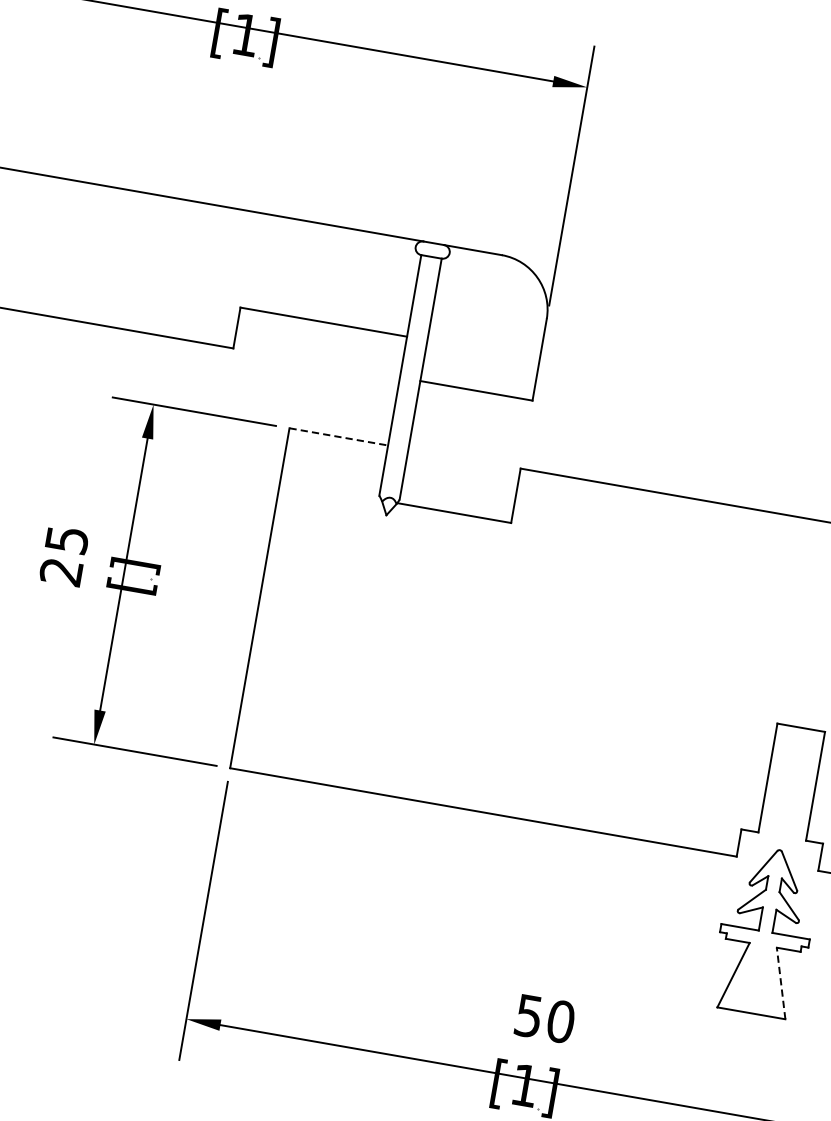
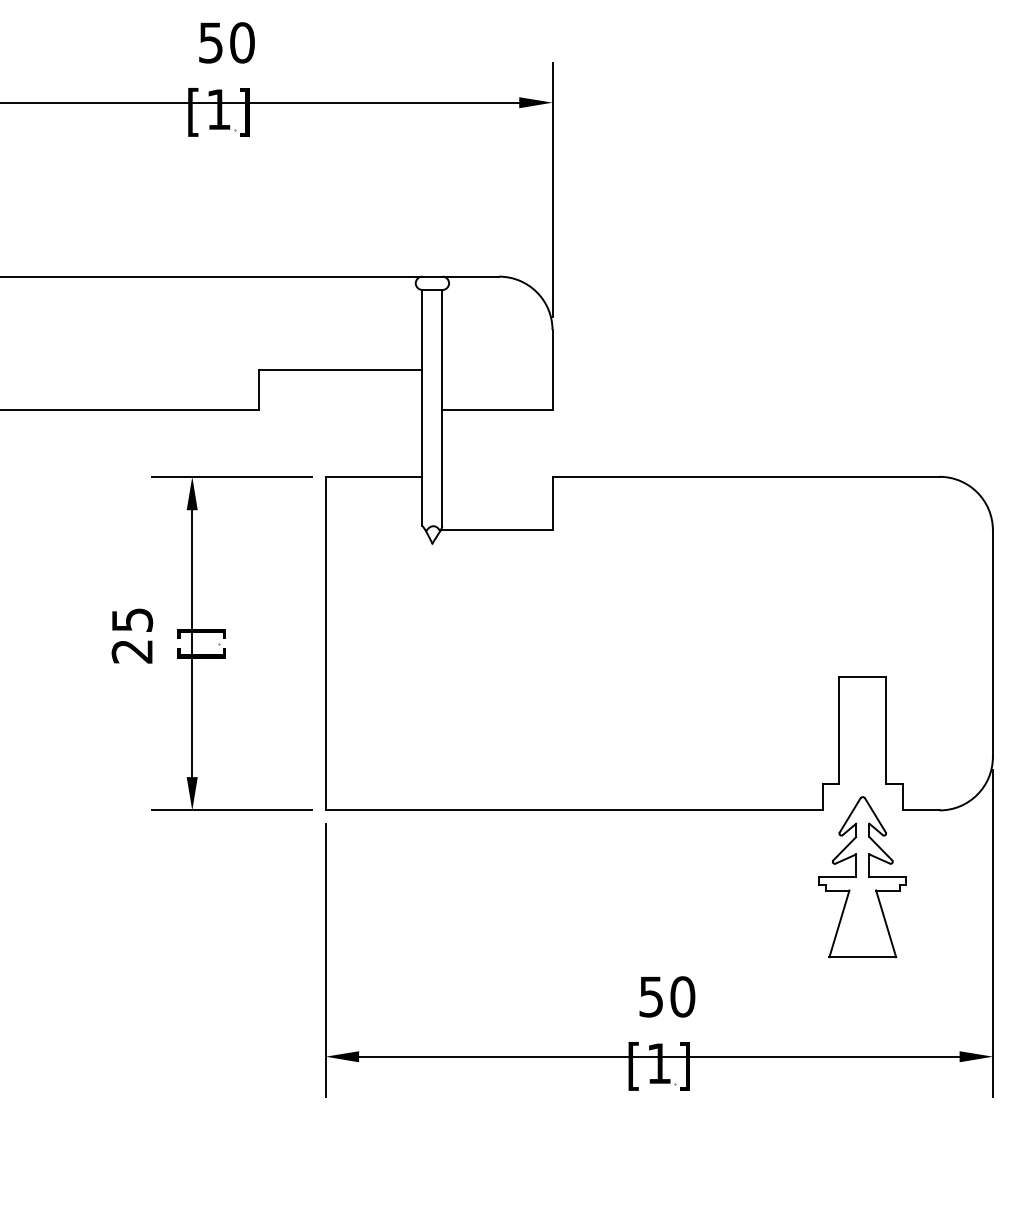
line: (339, 436) -> (374, 476), dashed -> solid
line: (781, 983) -> (886, 923), dashed -> solid

